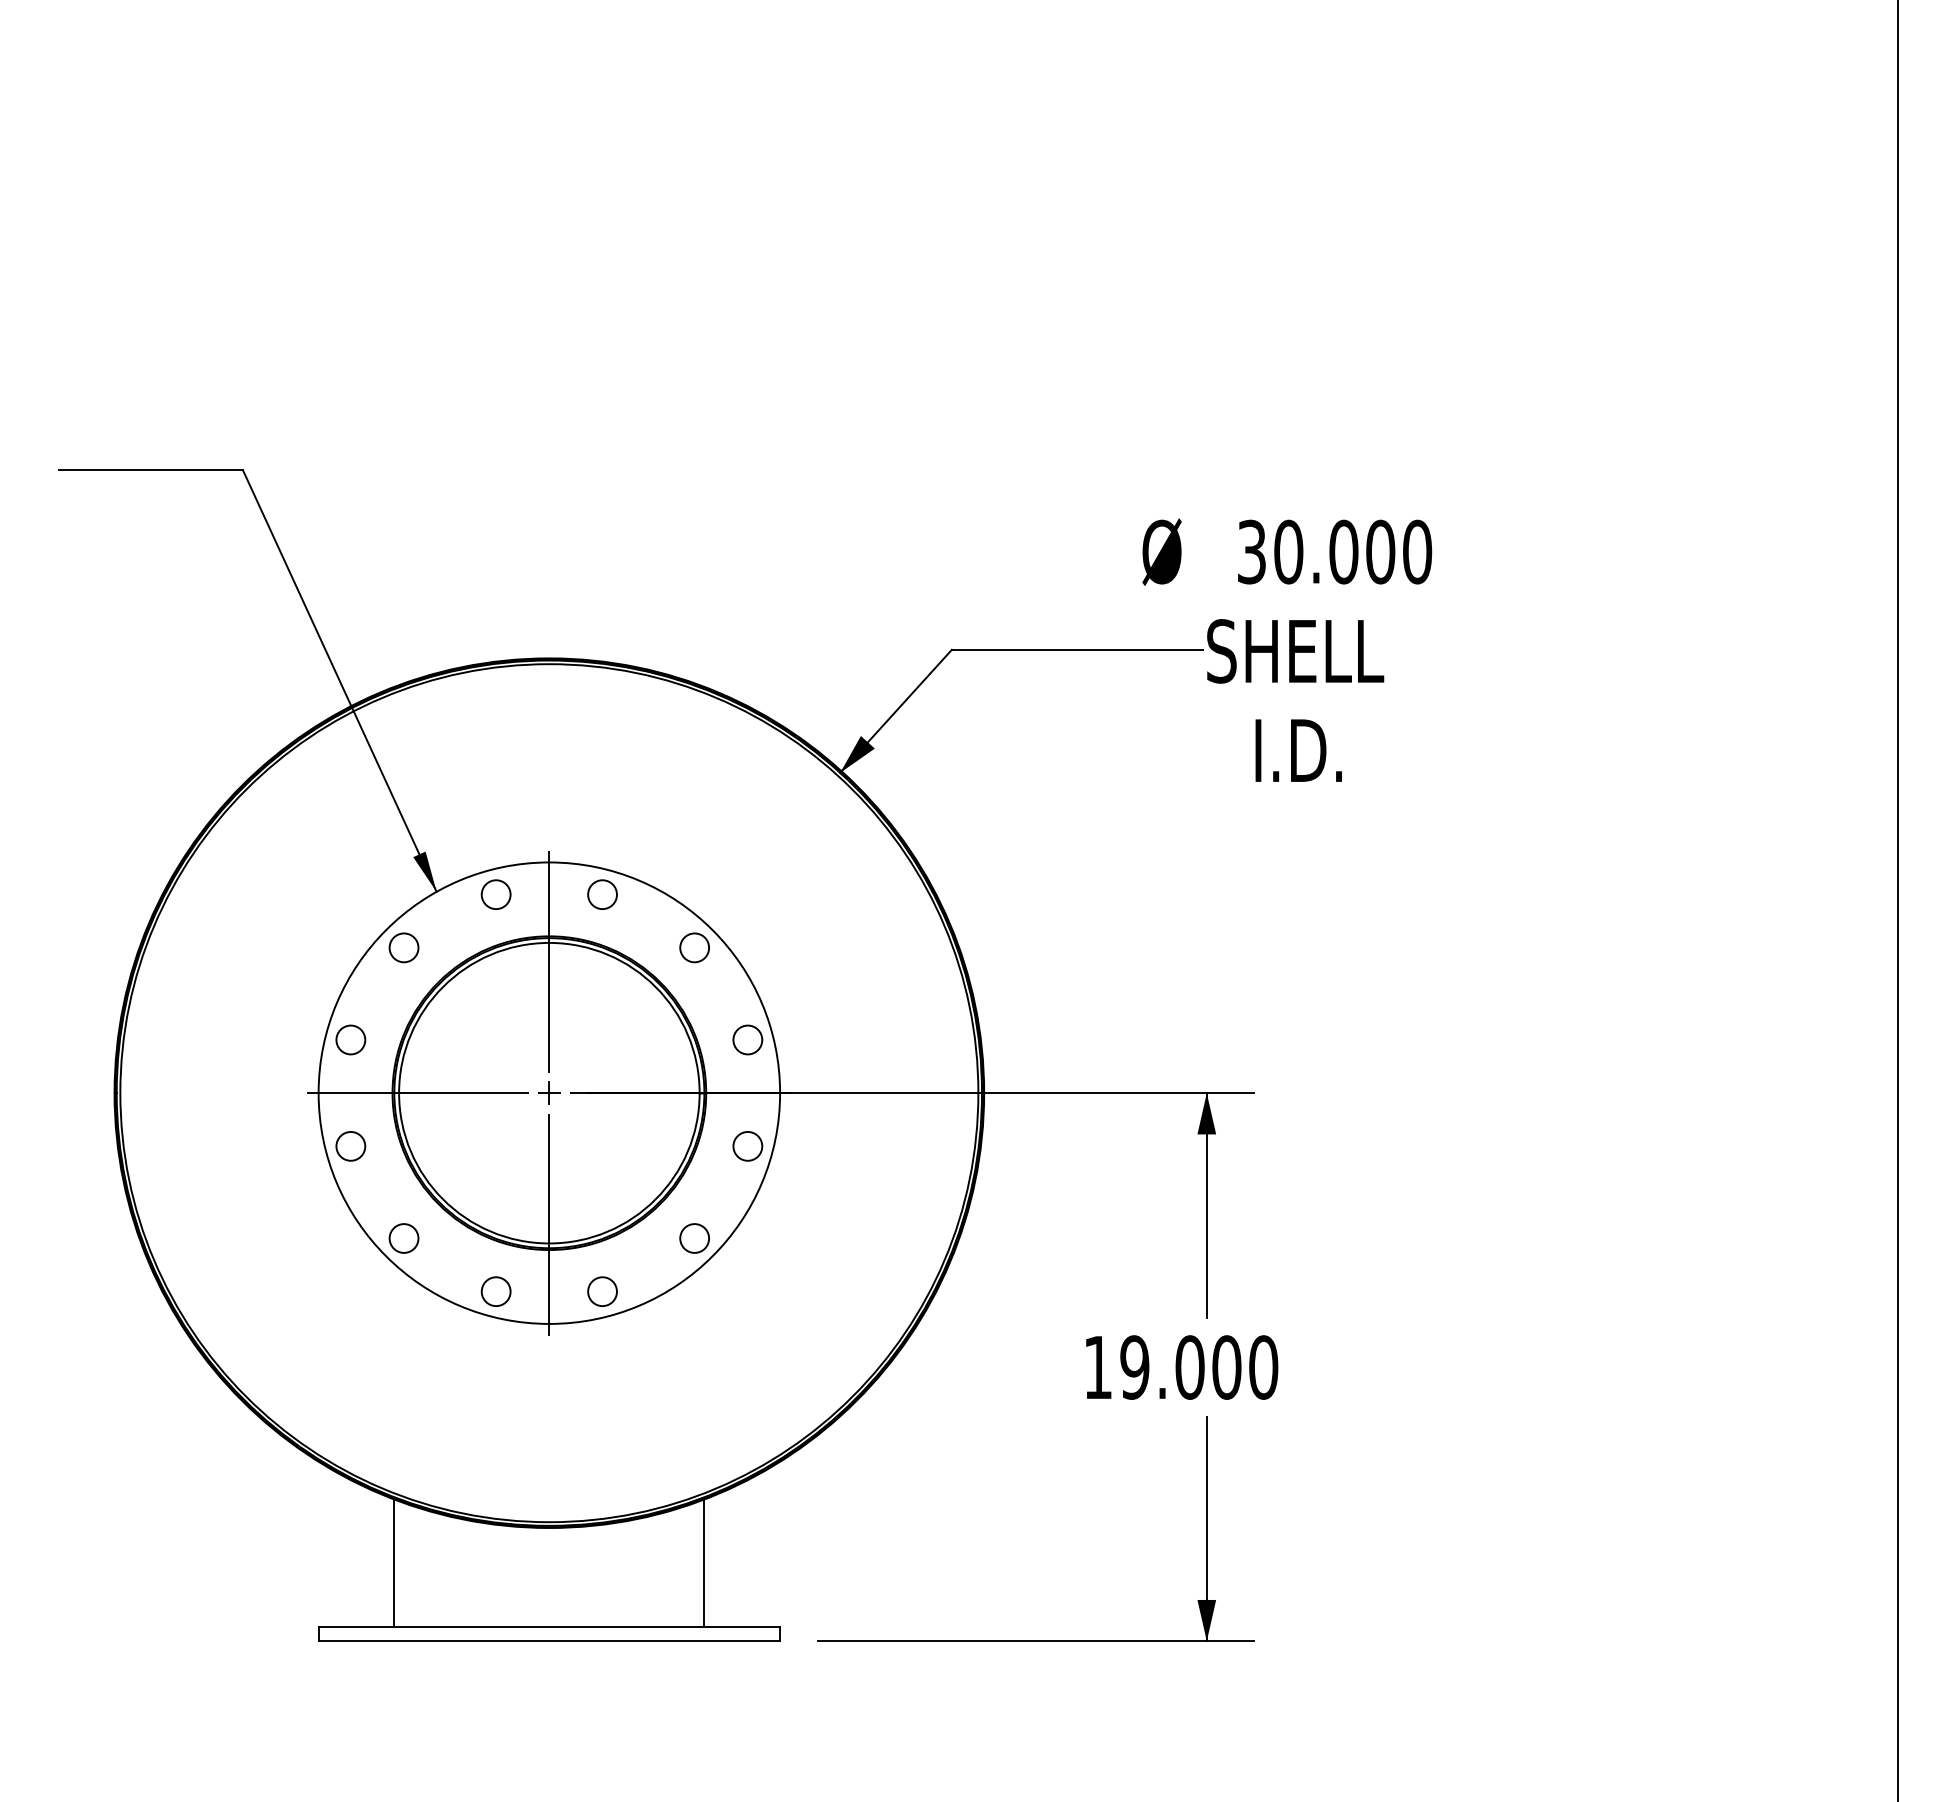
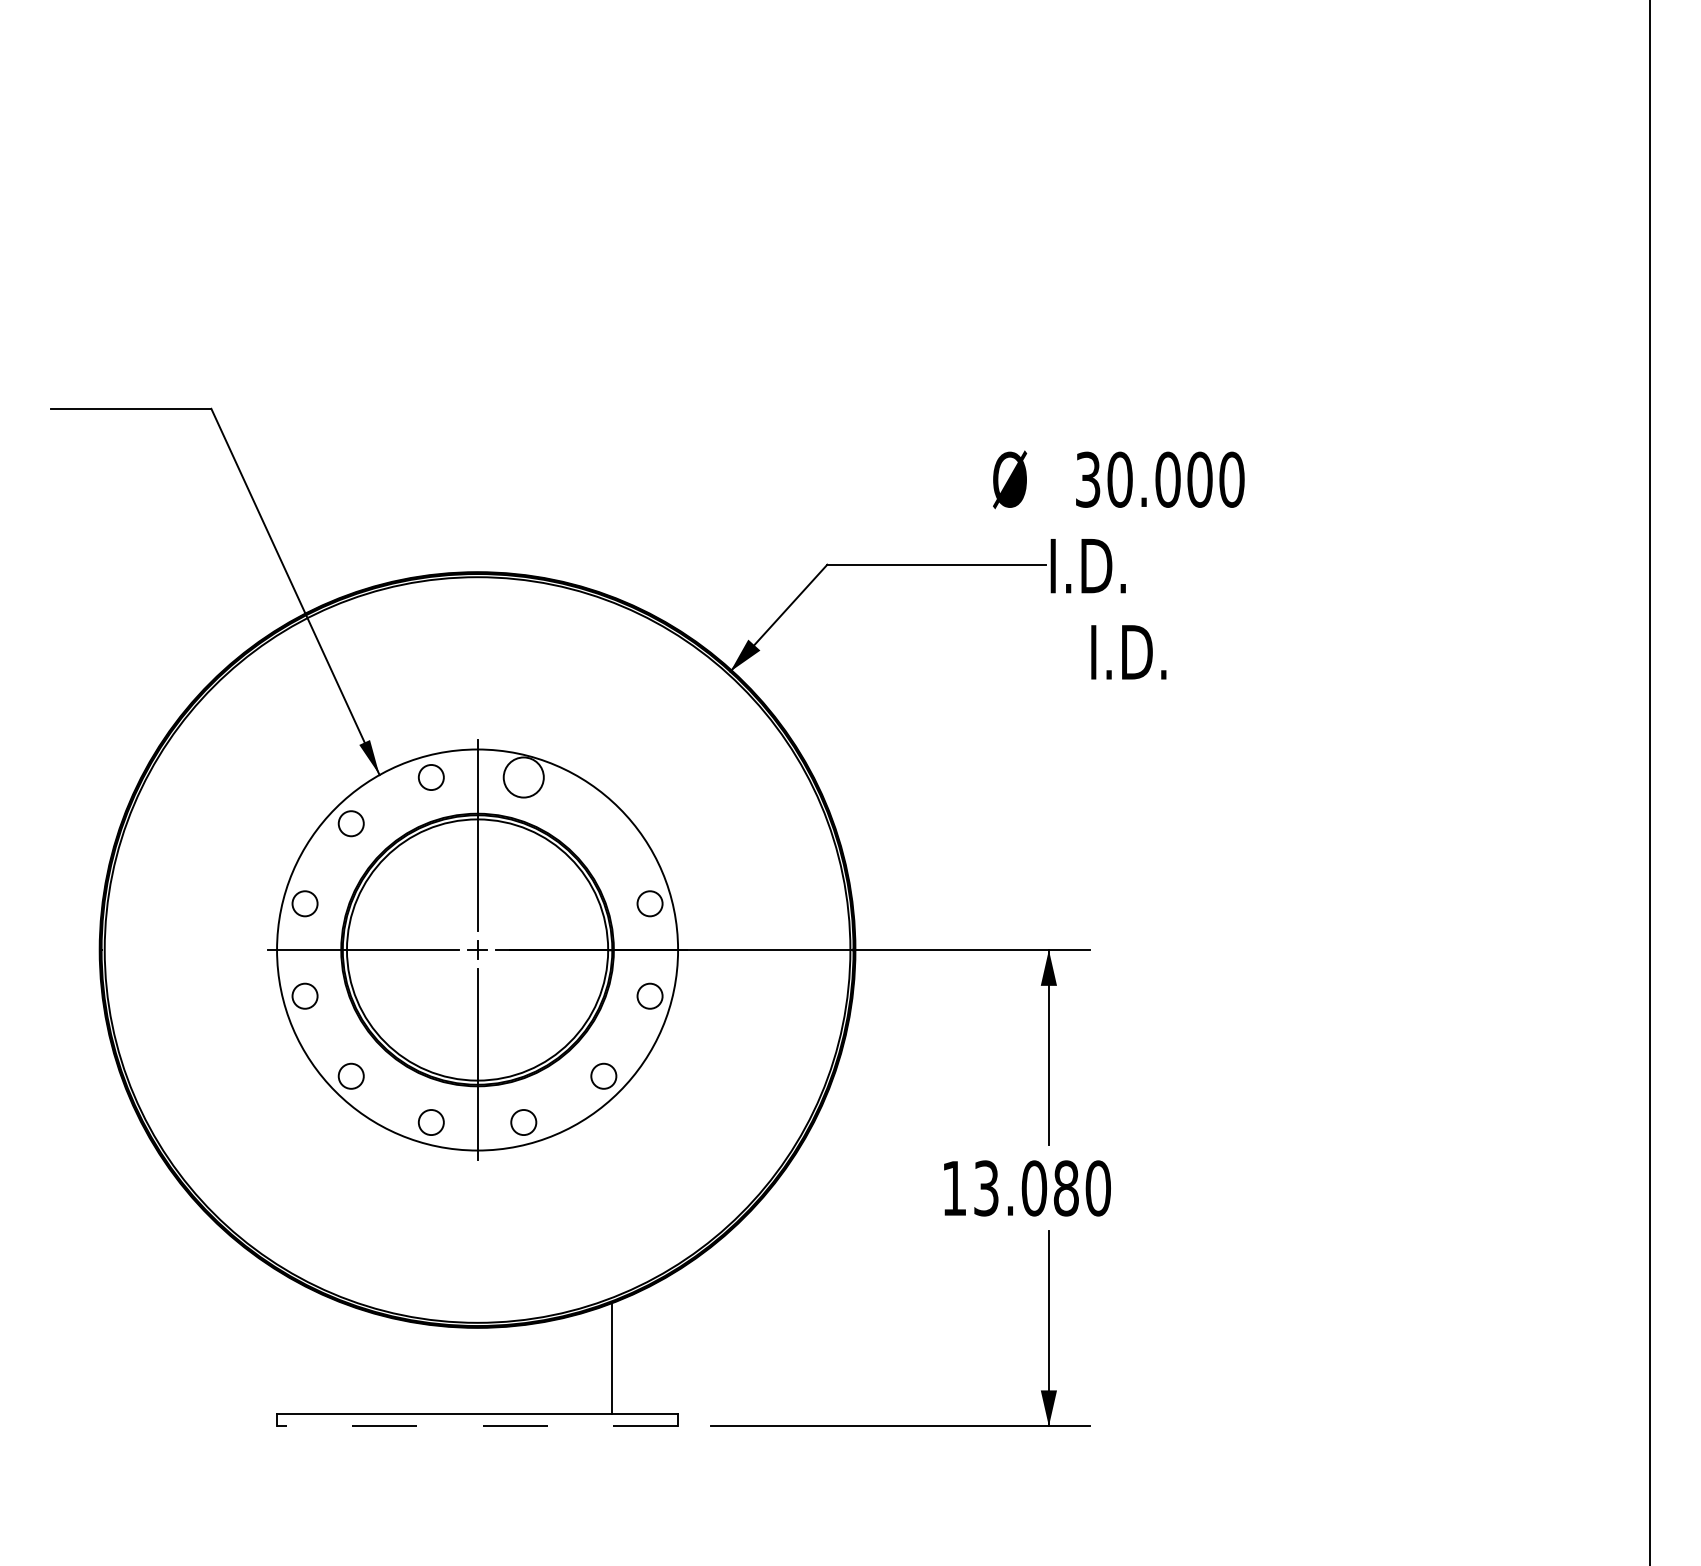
text: (1294, 651) -> (1125, 566), SHELL -> I.D.
circle: (602, 894) -> (523, 777), size x1.6
circle: (694, 947) -> (603, 823), removed
text: (1181, 1367) -> (1026, 1188), 19.000 -> 13.080
line: (393, 1563) -> (342, 1358), removed
line: (549, 1641) -> (477, 1426), solid -> dashed

